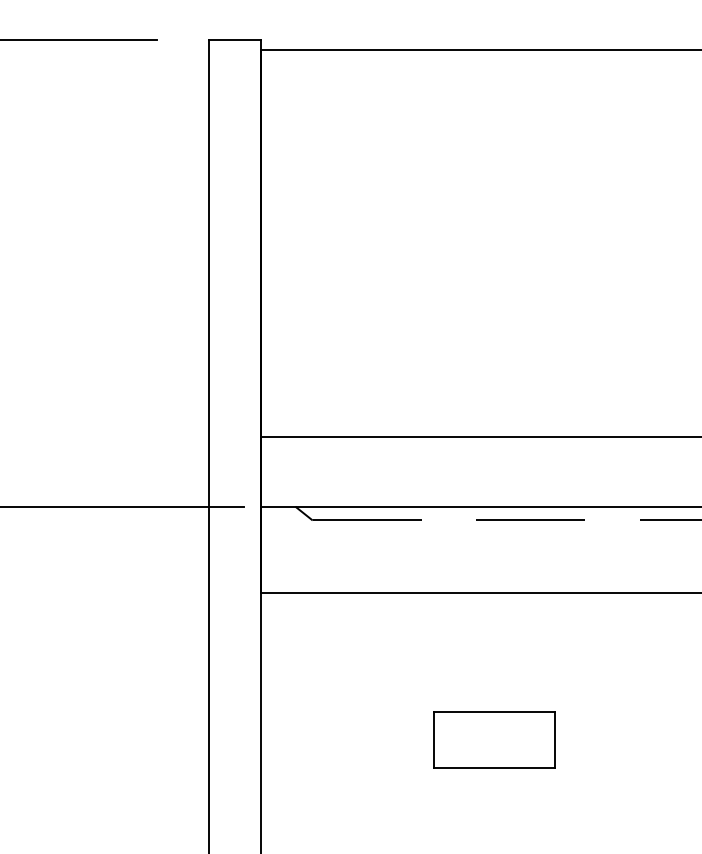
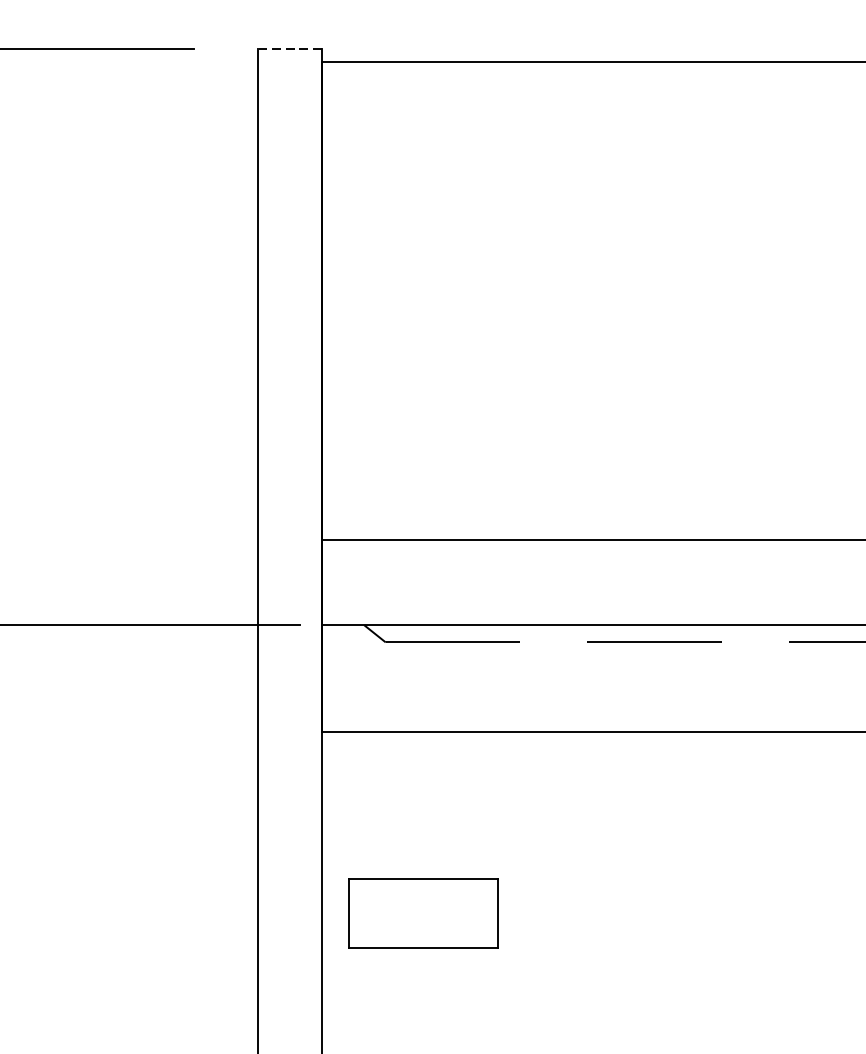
line: (234, 39) -> (289, 48), solid -> dashed
part: (494, 739) -> (423, 912), moved

